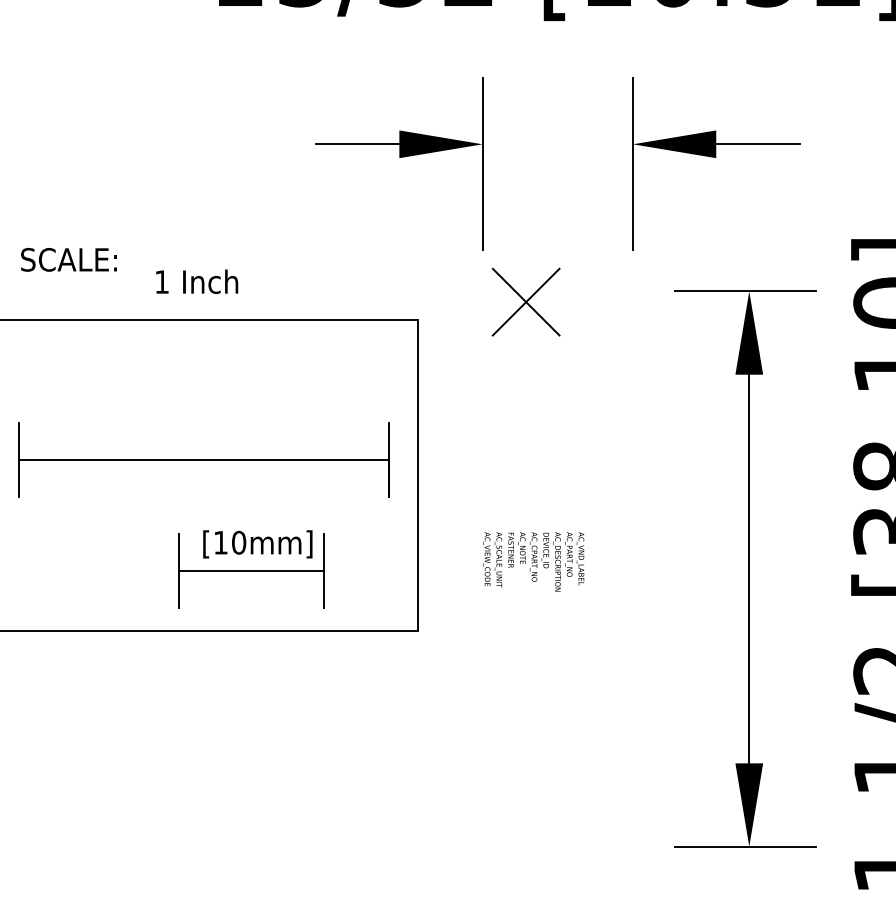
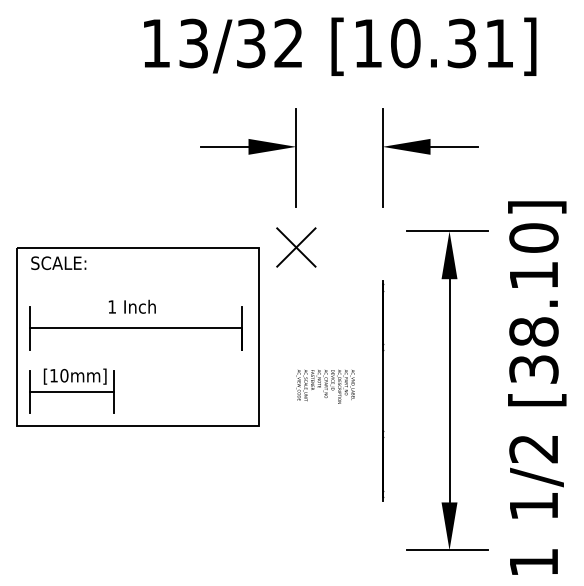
text: (68, 258) -> (58, 262), moved
text: (195, 281) -> (131, 306), moved
part: (526, 302) -> (296, 247), moved
part: (251, 568) -> (71, 390), moved
line: (634, 568) -> (383, 390), added

